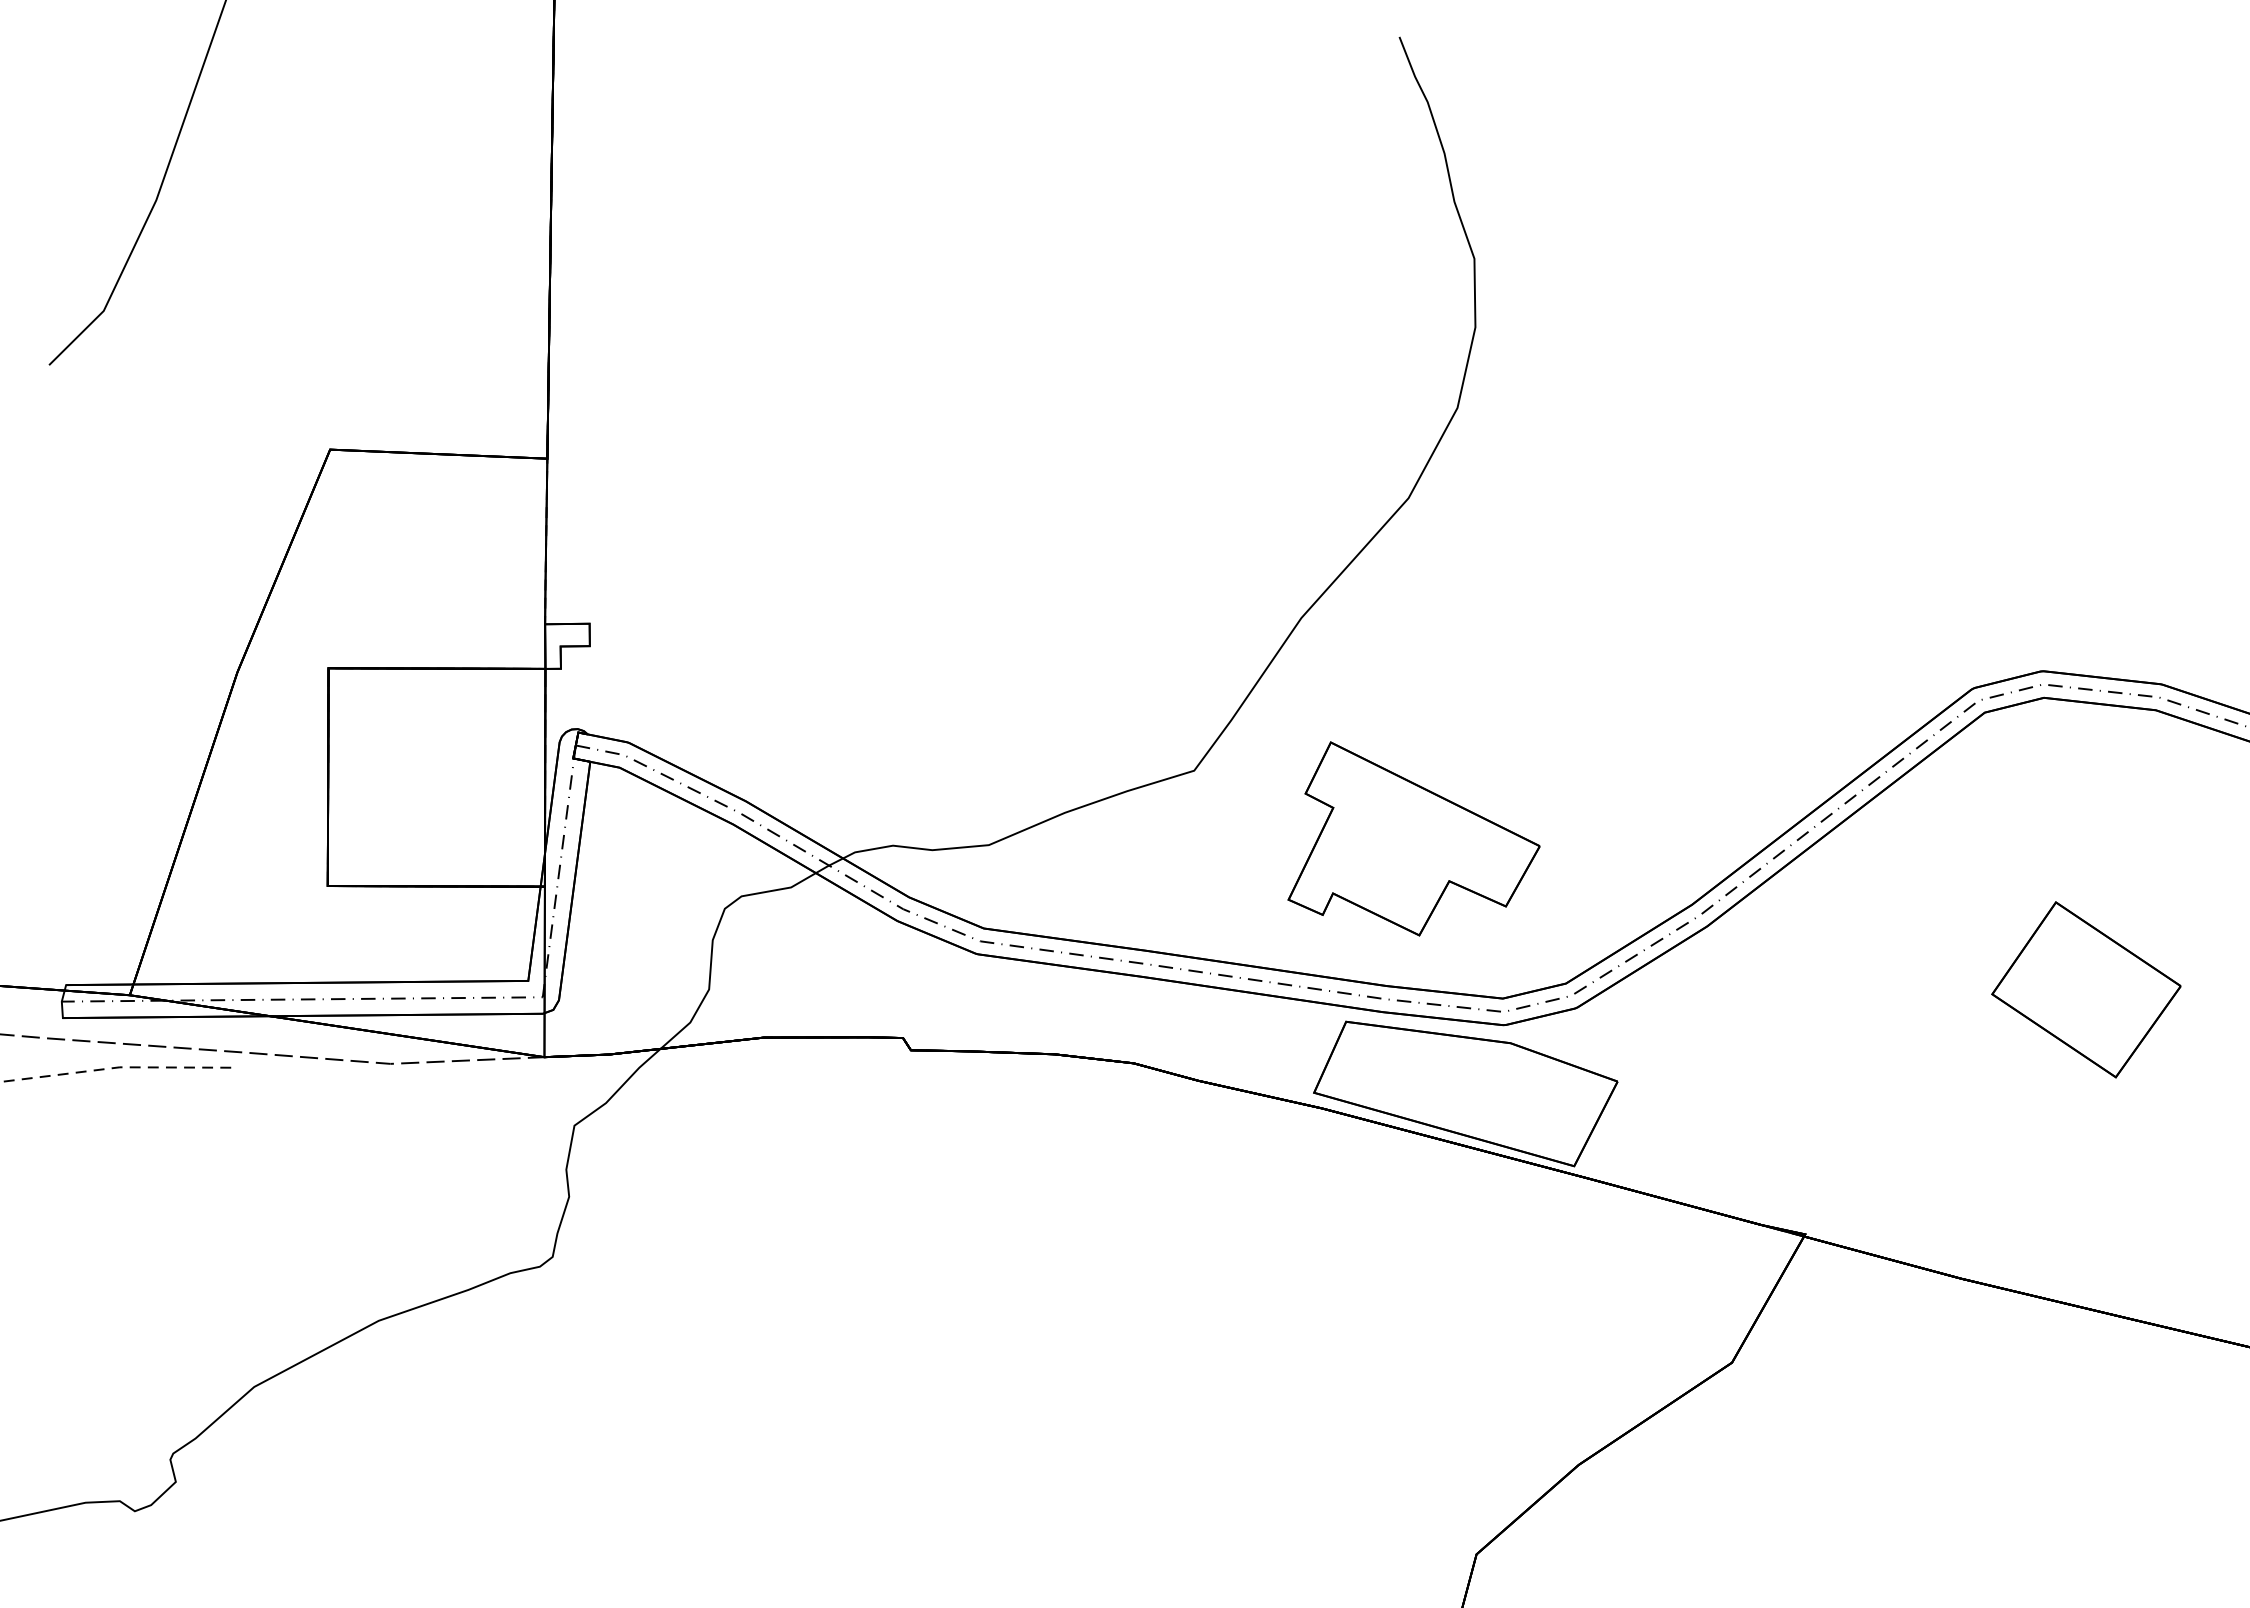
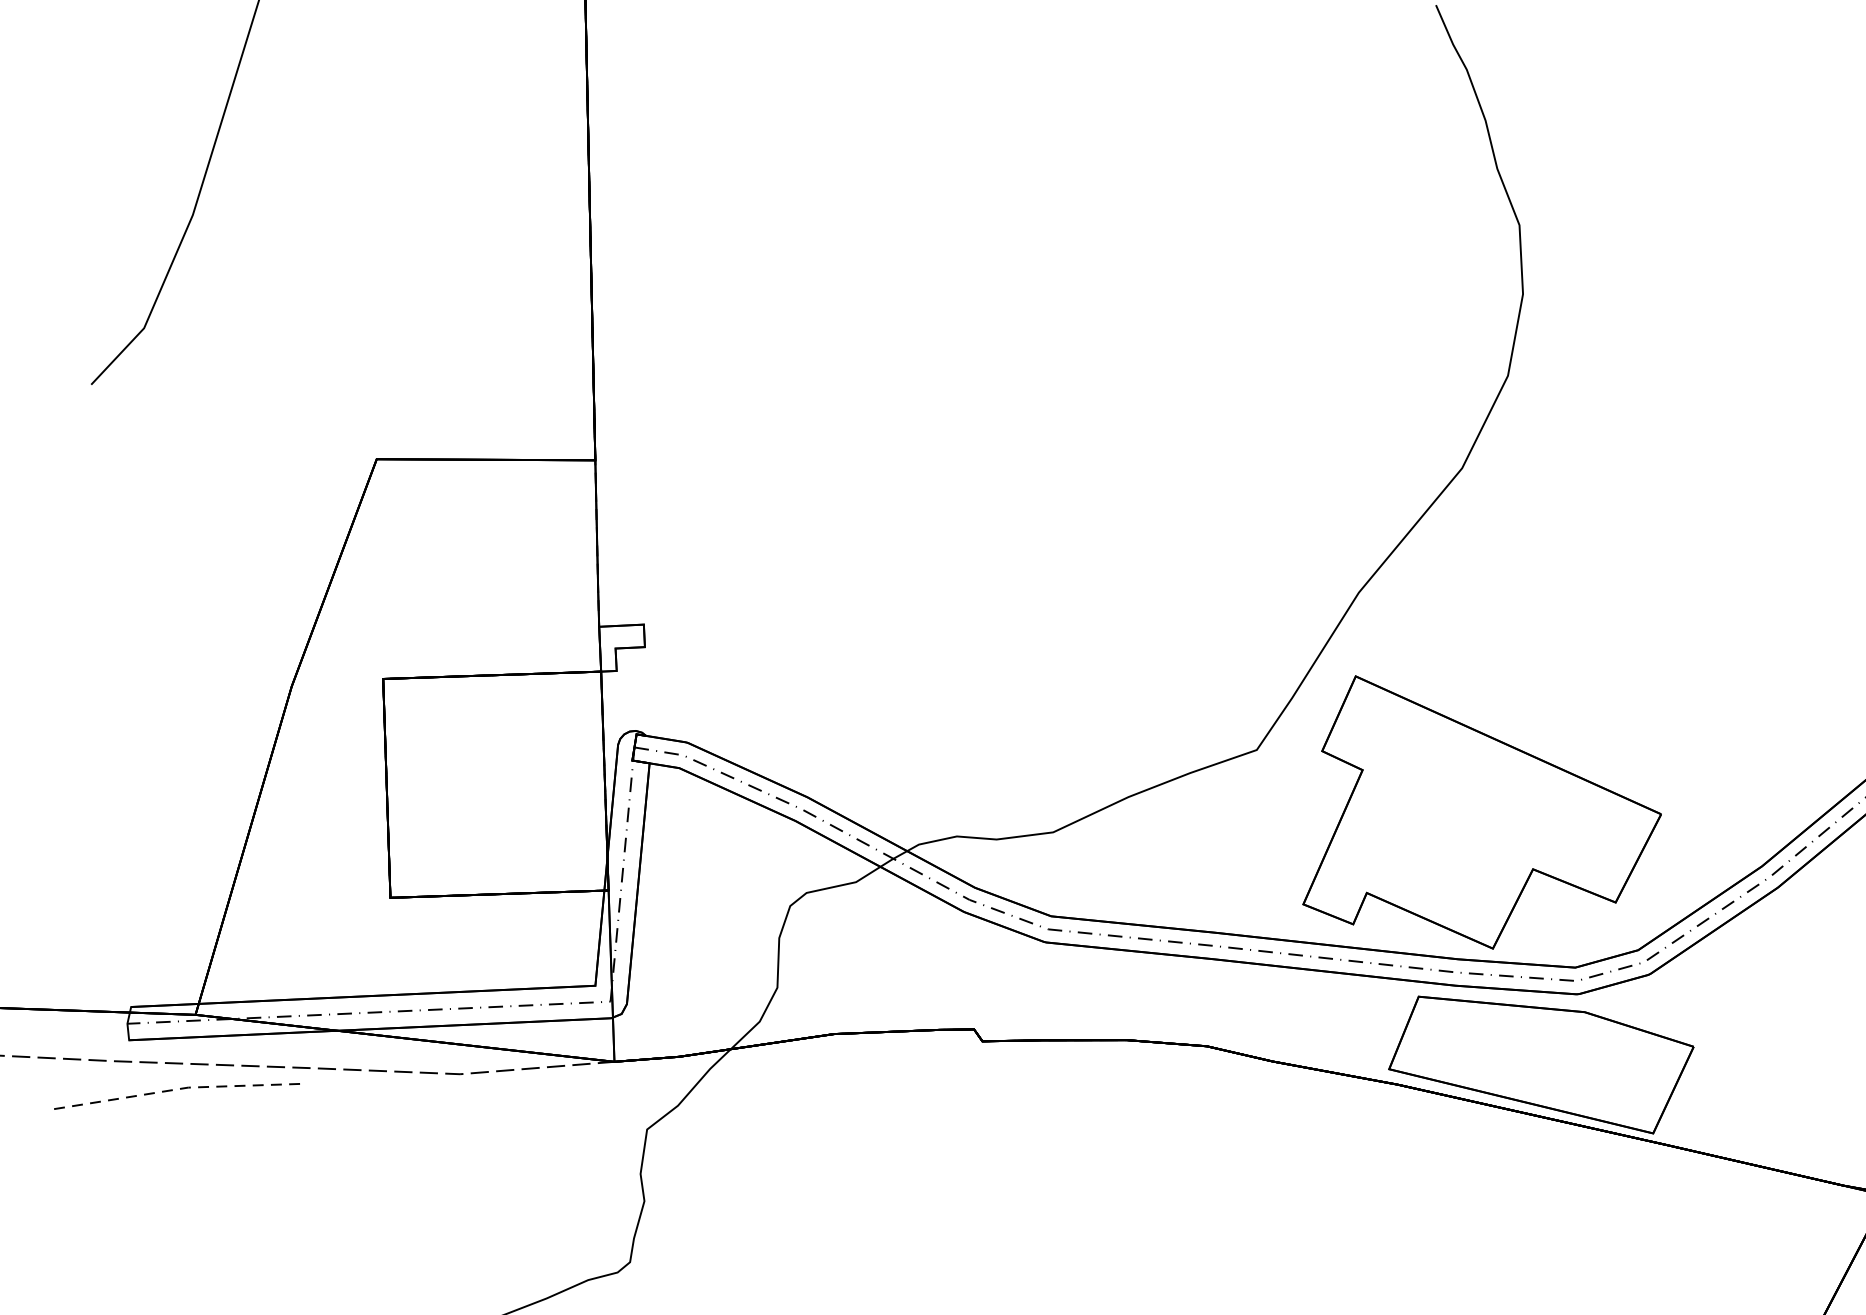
part: (1413, 838) -> (1479, 810), size x1.43

